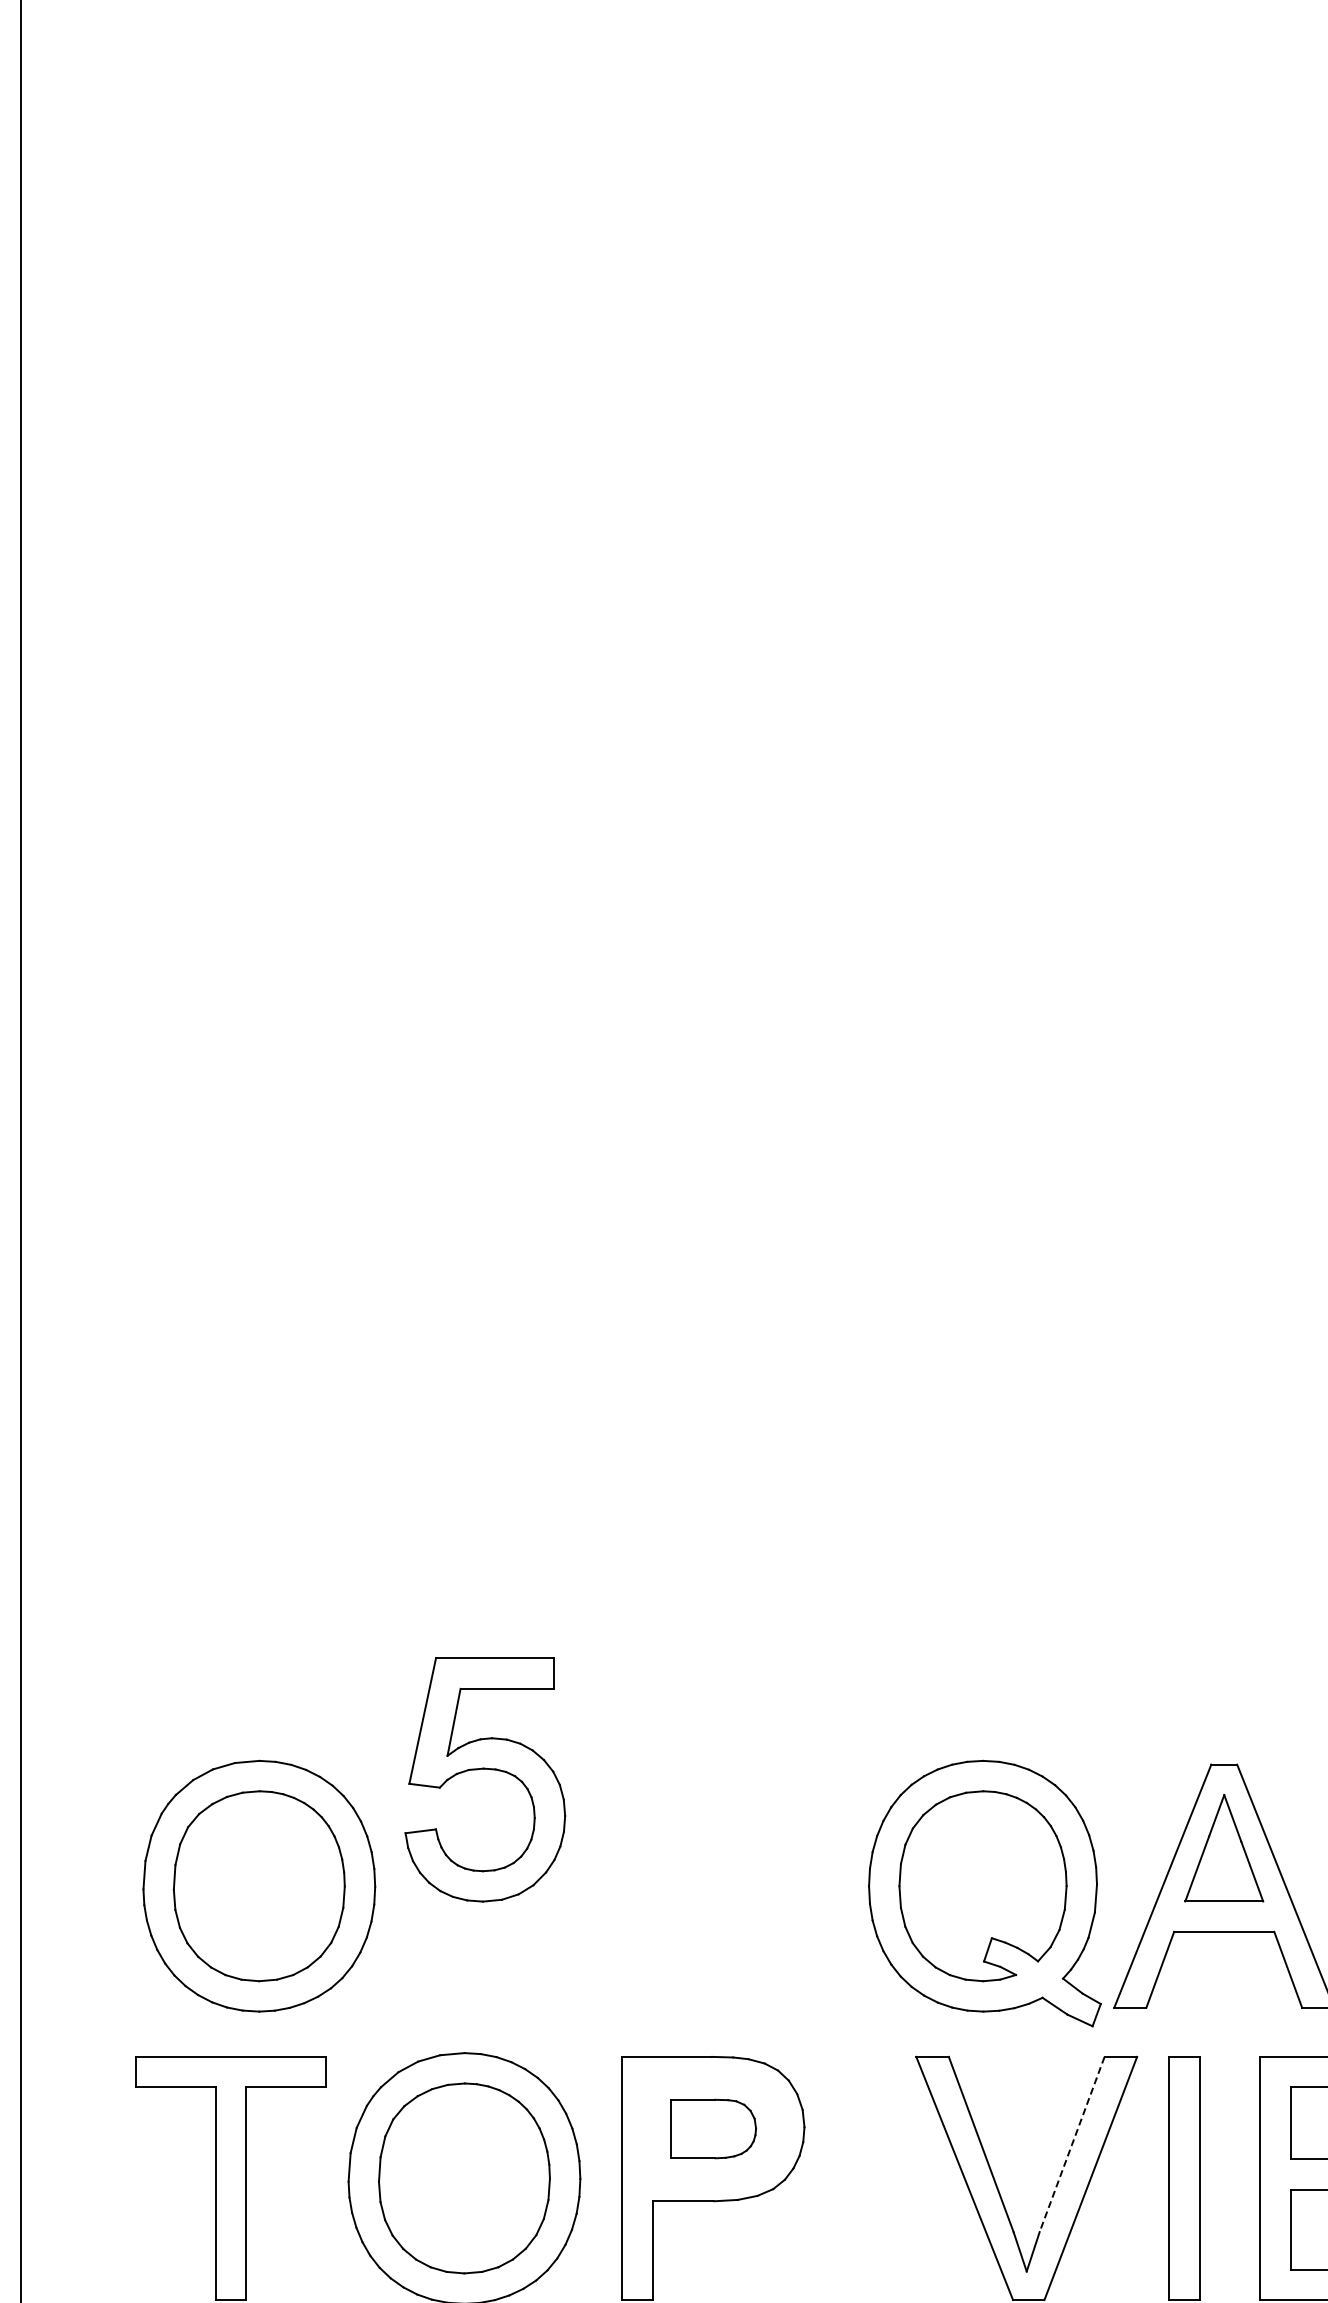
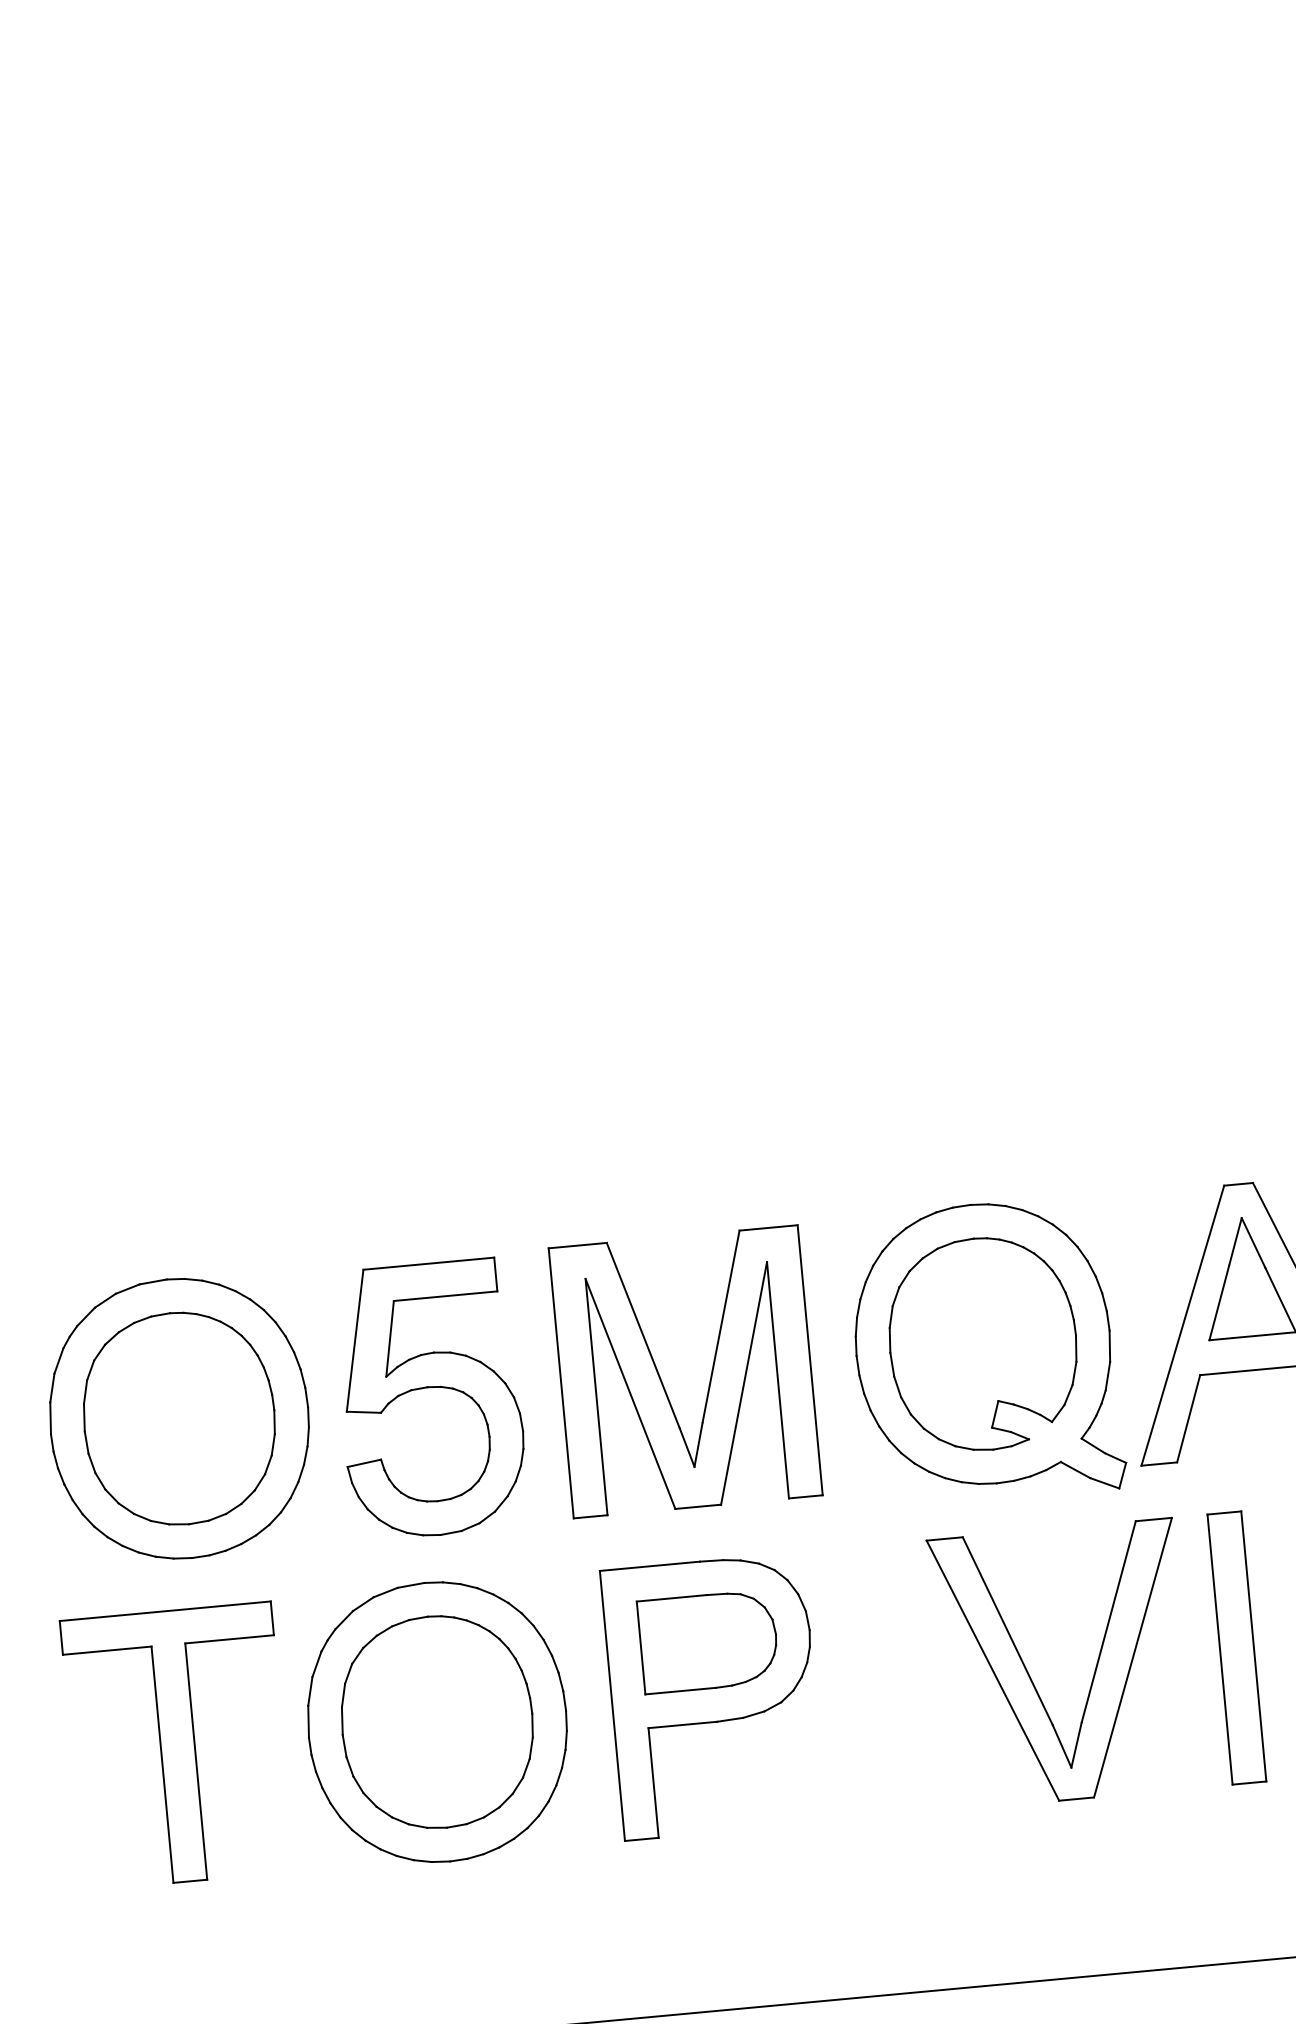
part: (485, 1769) -> (429, 1387), moved
part: (693, 1891) -> (662, 1379), added
part: (713, 2128) -> (708, 1641), size x1.43
line: (1071, 2144) -> (1108, 1621), dashed -> solid

